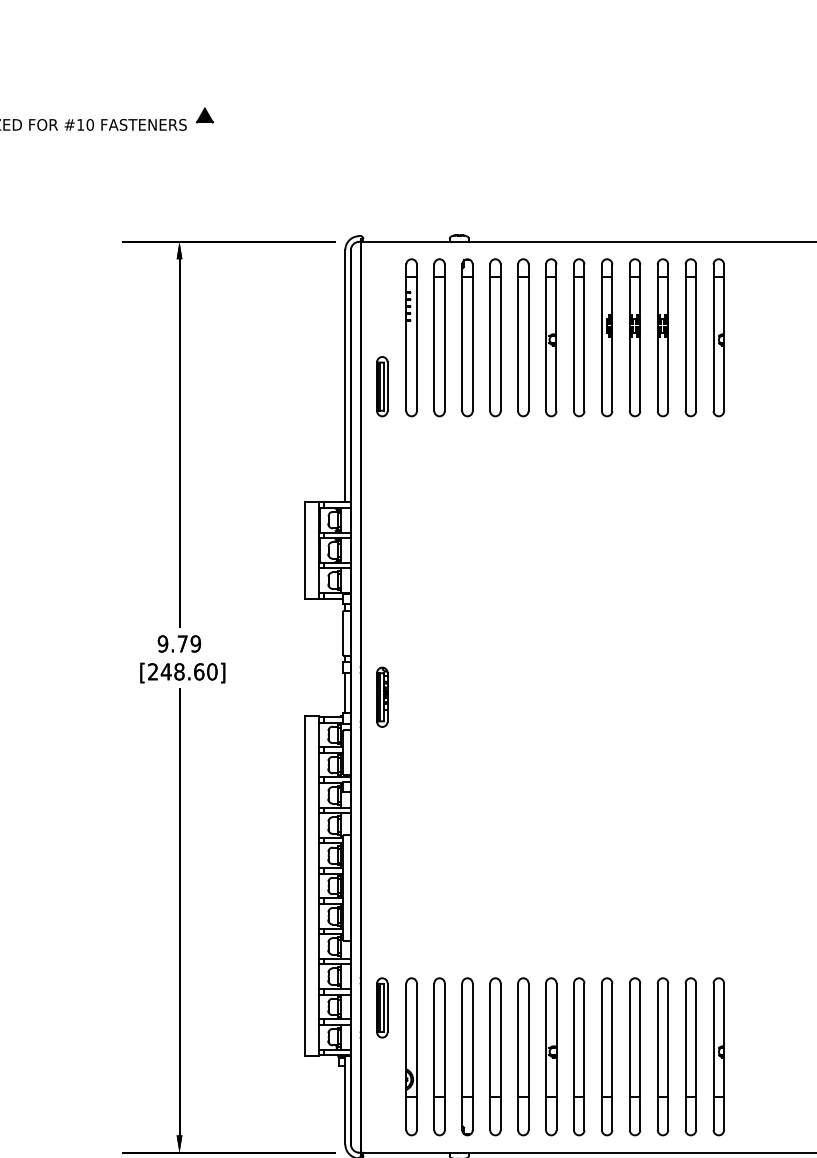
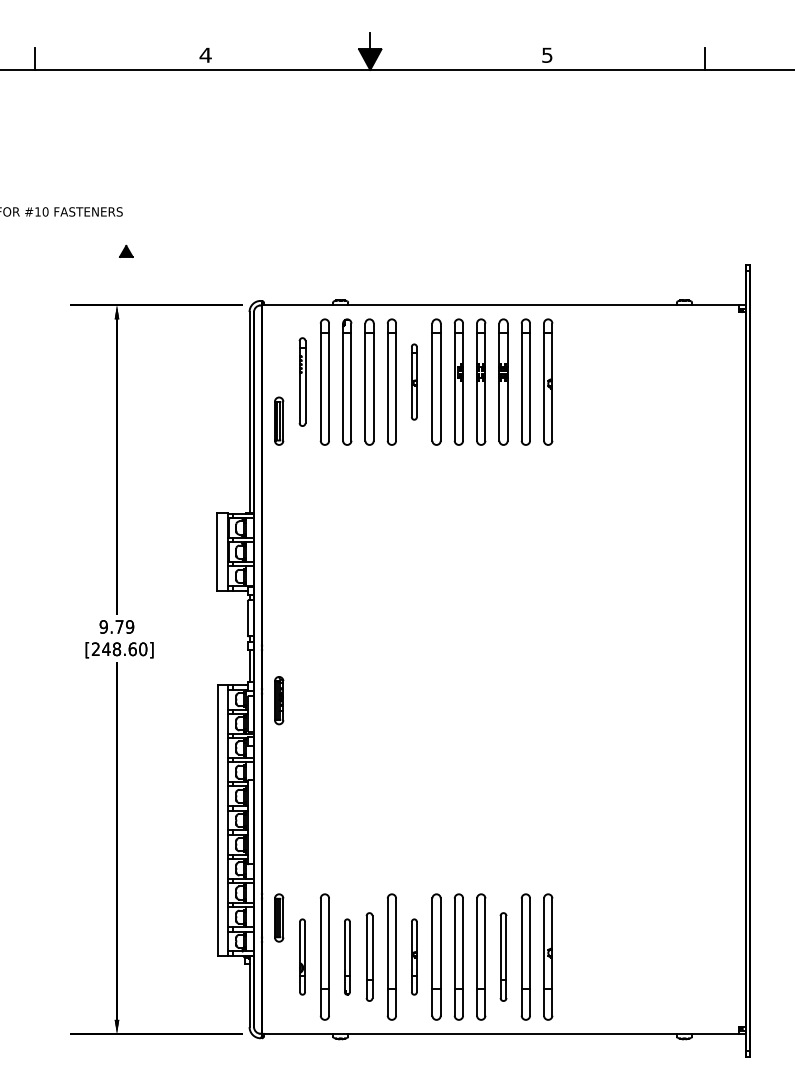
part: (205, 114) -> (126, 250), moved
part: (411, 336) -> (302, 381), size x0.7
part: (551, 336) -> (414, 381), size x0.6
part: (382, 697) -> (279, 700), moved
part: (411, 1056) -> (302, 956), size x0.6
part: (467, 1056) -> (347, 956), size x0.6
part: (495, 1056) -> (369, 956), size x0.7
part: (551, 1056) -> (414, 956), size x0.6
part: (662, 1056) -> (503, 956), size x0.7

